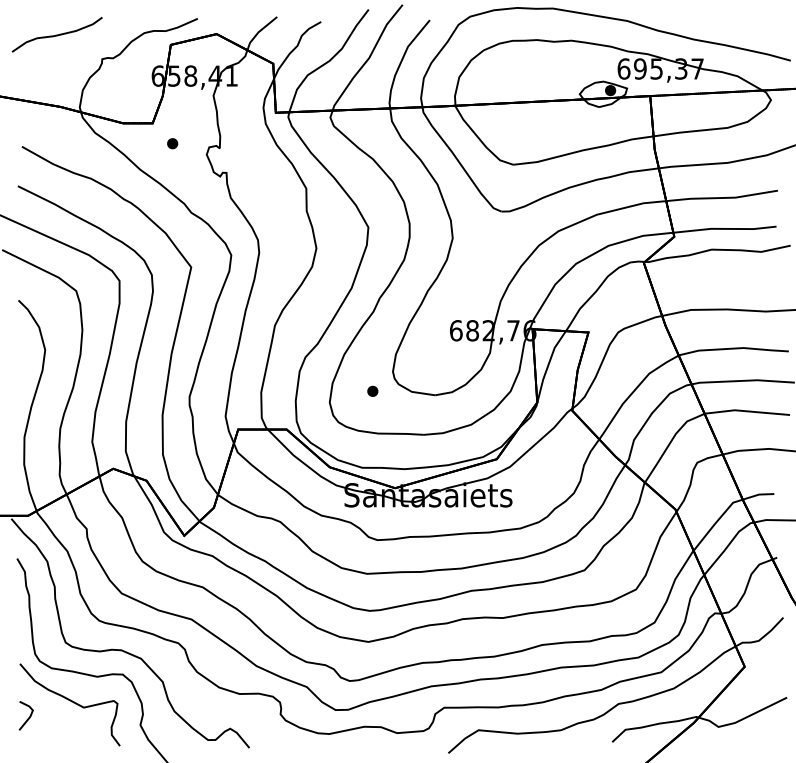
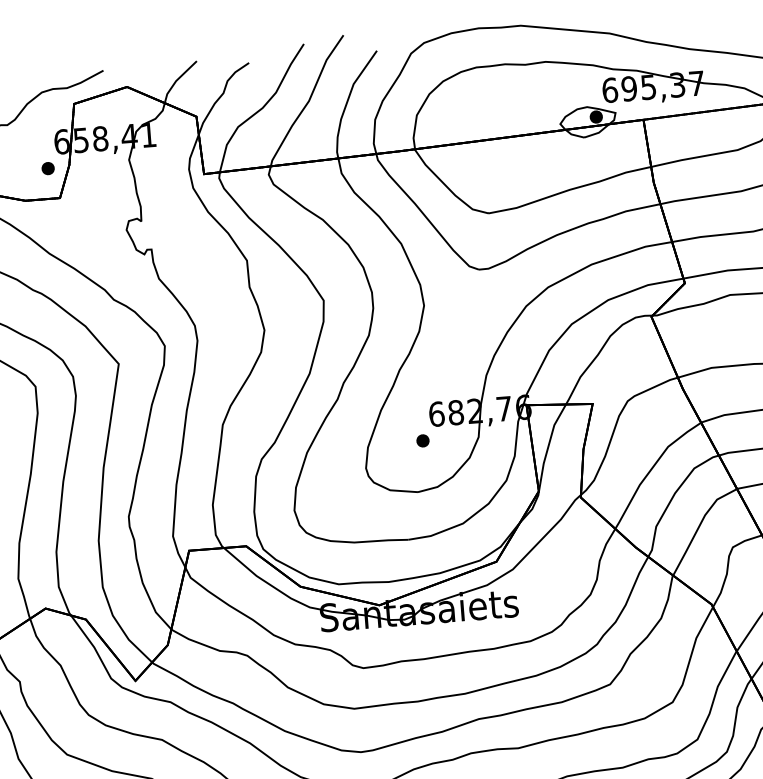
part: (172, 143) -> (47, 168), moved
part: (372, 390) -> (422, 439), moved

